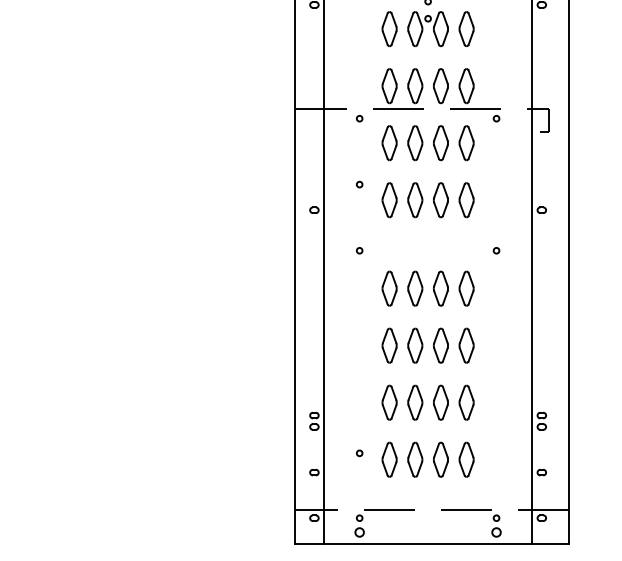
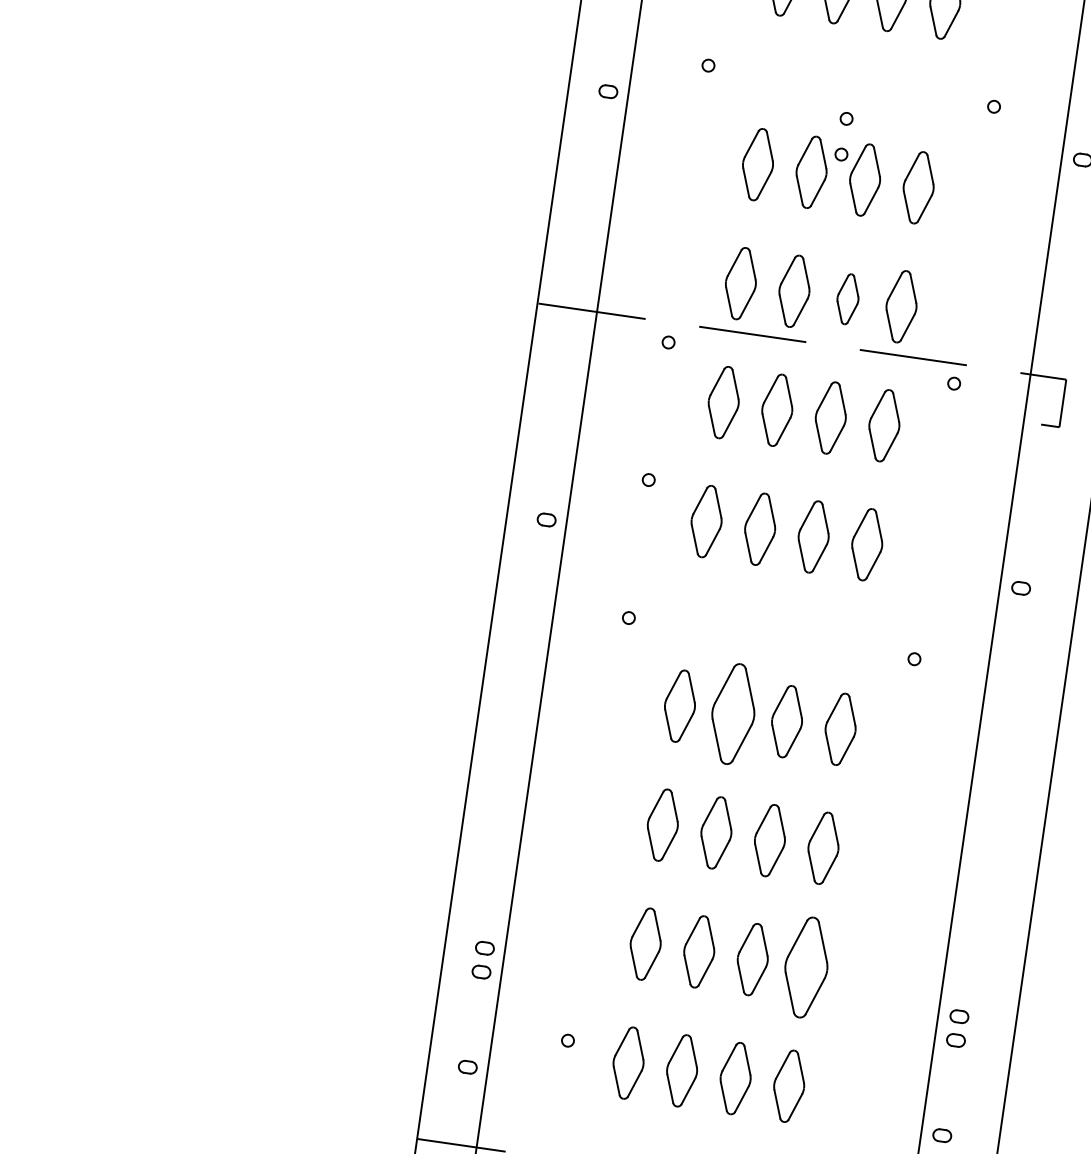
part: (440, 86) -> (846, 299), size x0.7
part: (415, 288) -> (734, 713), size x1.4
part: (466, 402) -> (806, 966), size x1.4

